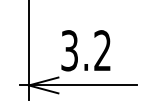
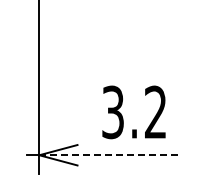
text: (85, 50) -> (133, 112), moved
line: (83, 85) -> (109, 155), solid -> dashed

